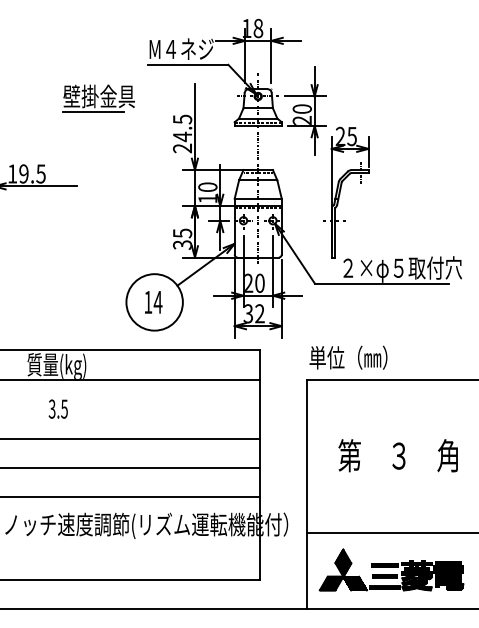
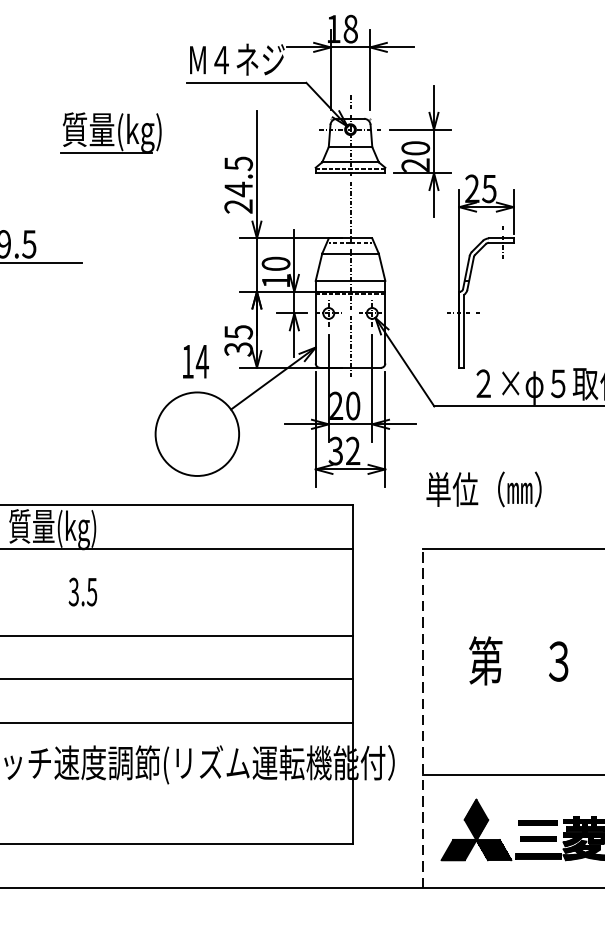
text: (98, 97) -> (114, 131), 壁掛金具 -> 質量(kg)
text: (153, 302) -> (195, 361), moved
text: (348, 357) -> (484, 489), moved
text: (57, 408) -> (81, 591), moved
line: (307, 494) -> (423, 718), solid -> dashed

